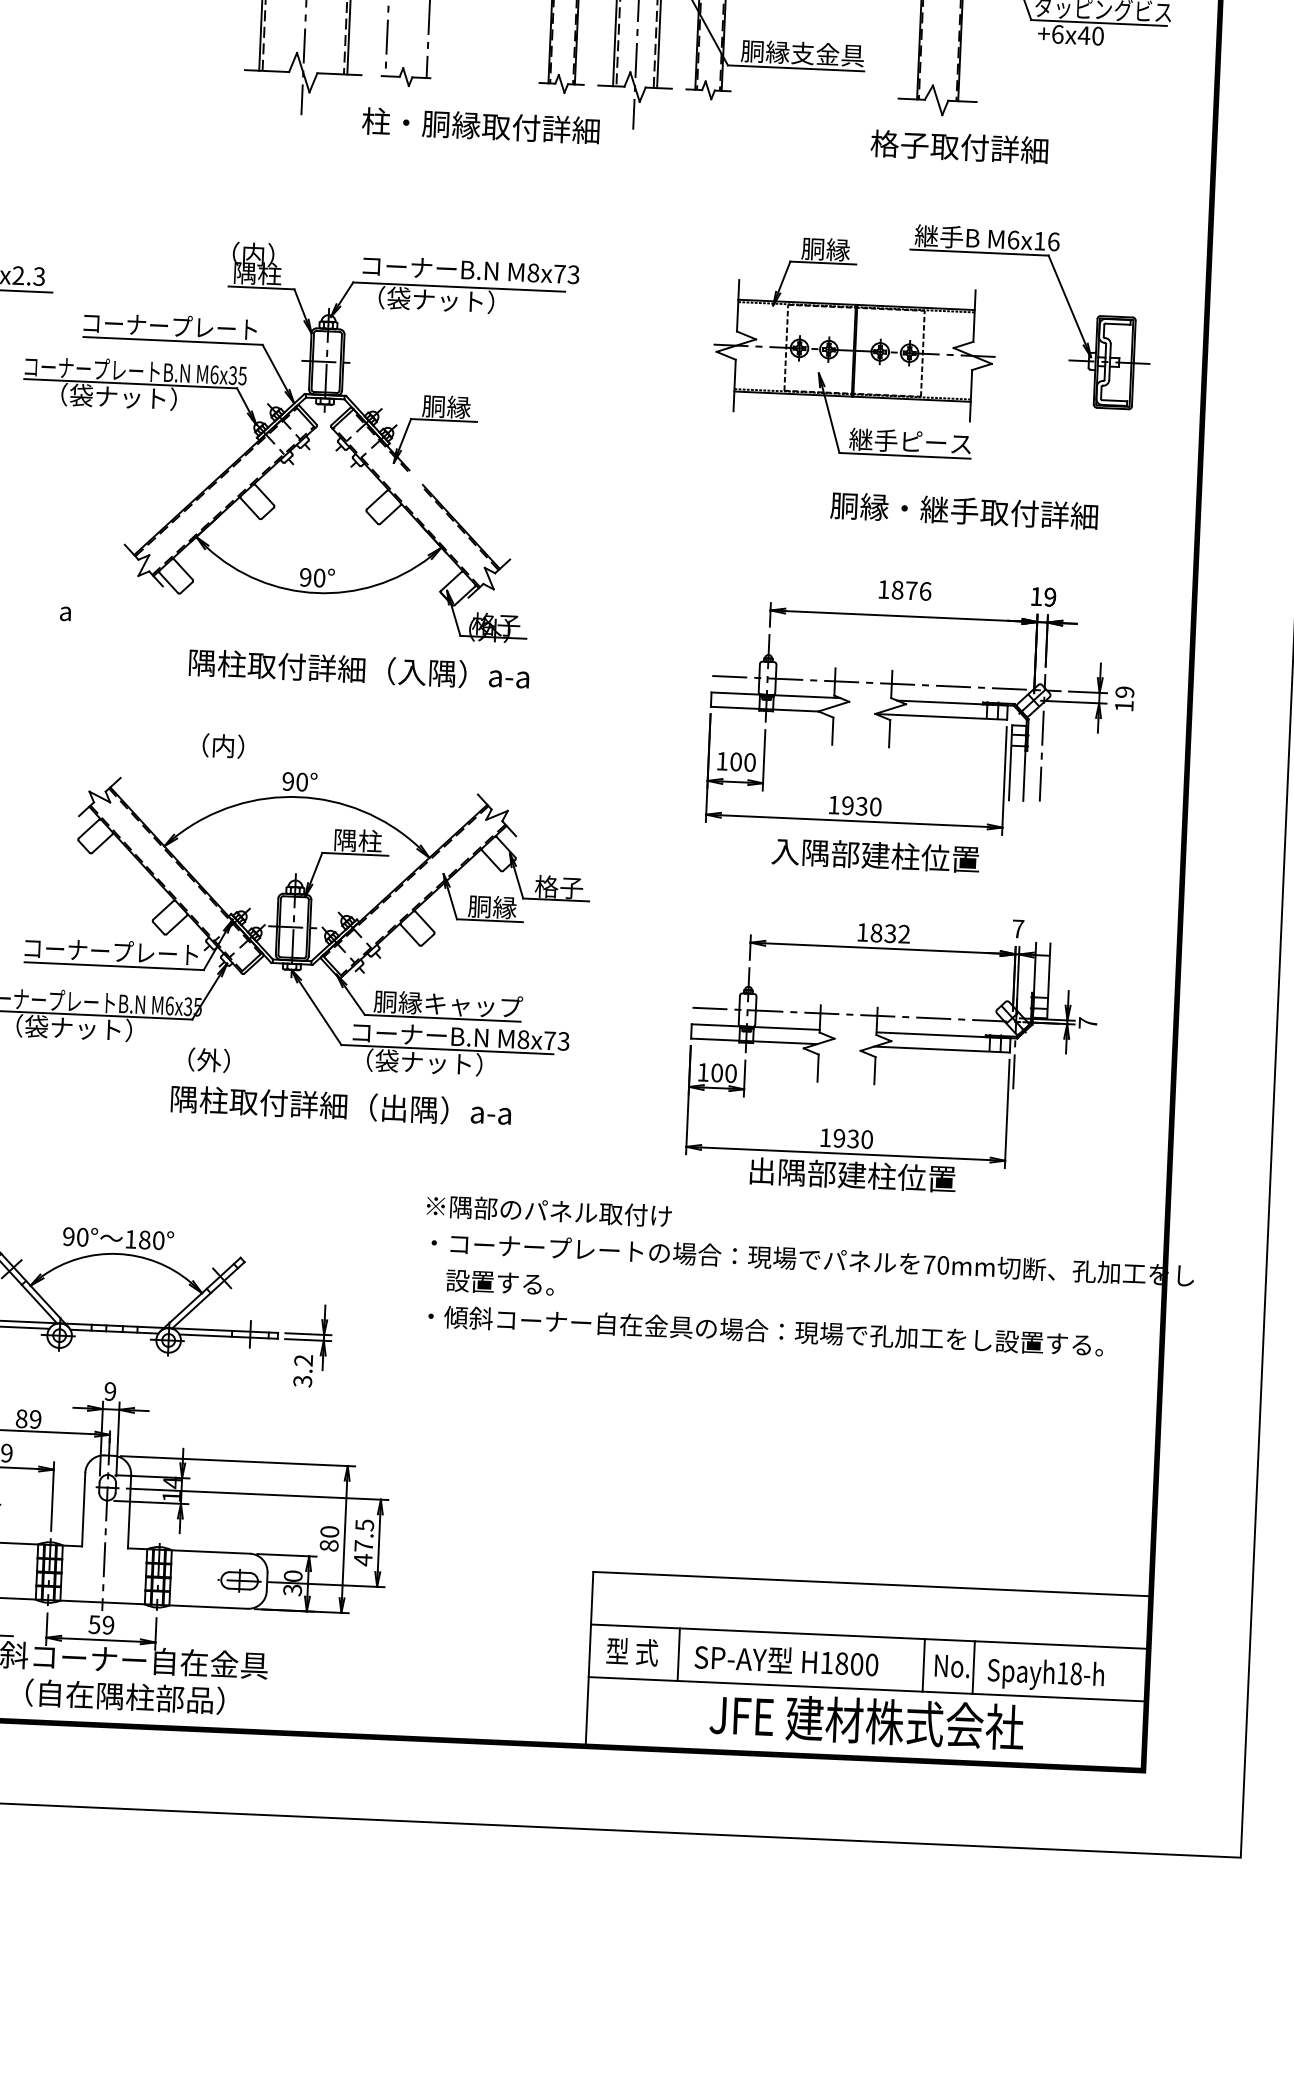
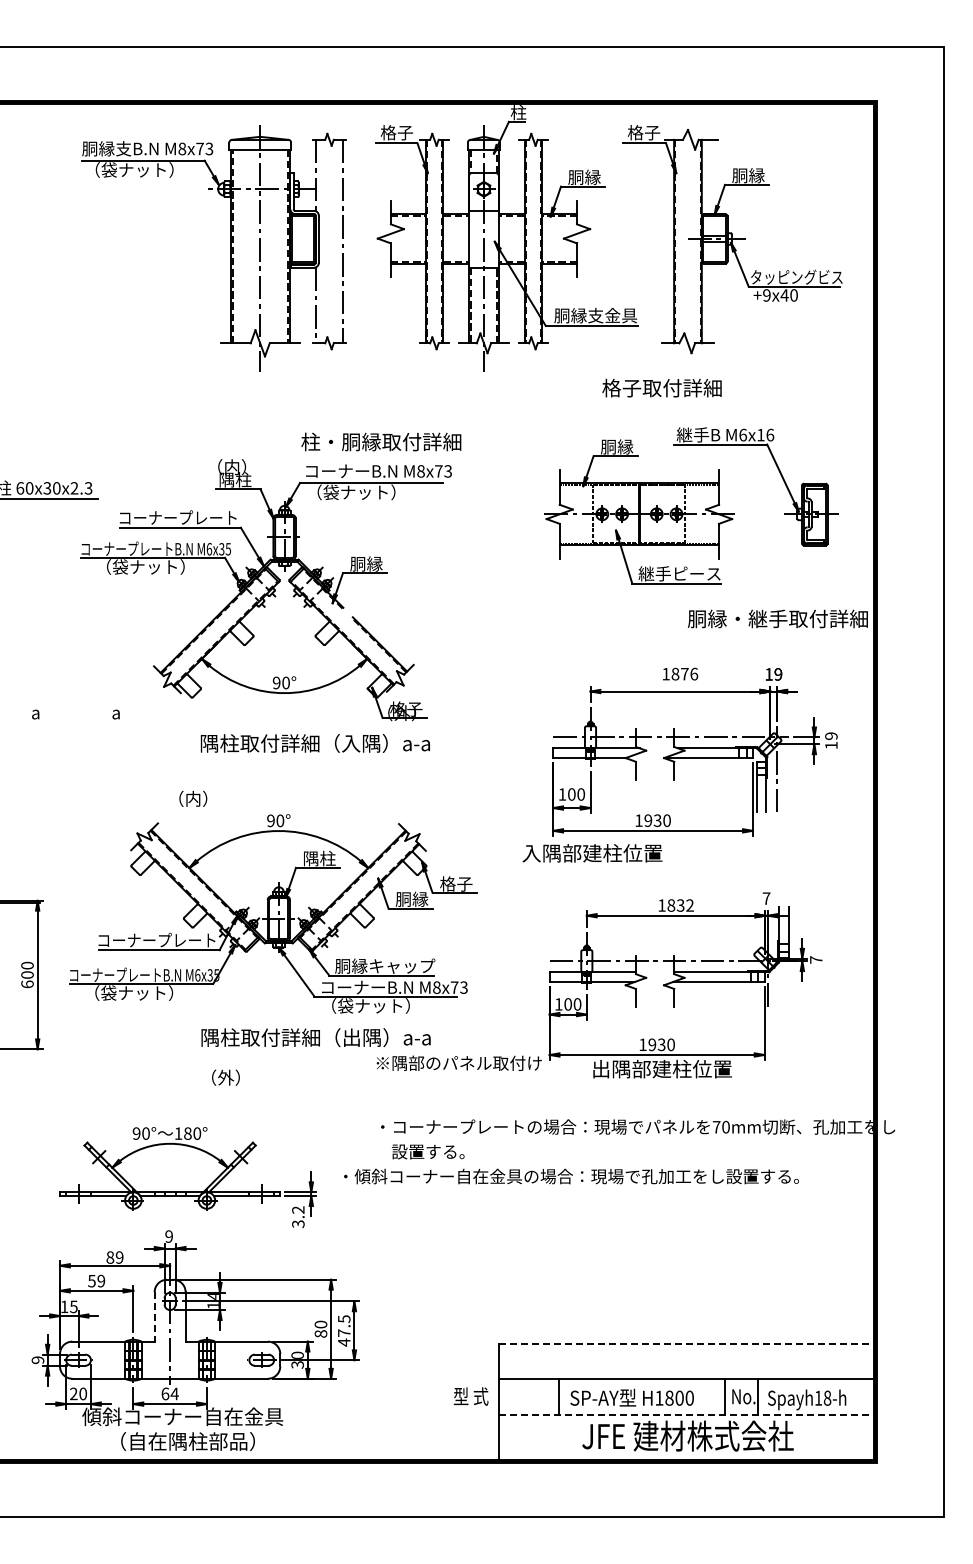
text: (1057, 34) -> (766, 295), +6x40 -> +9x40
part: (481, 125) -> (381, 441), moved
text: (958, 146) -> (661, 387), moved
text: (963, 510) -> (777, 618), moved
text: (223, 745) -> (193, 798), moved
text: (875, 855) -> (592, 853), moved
text: (208, 1059) -> (225, 1077), moved
text: (548, 1209) -> (458, 1062), moved
text: (765, 1330) -> (571, 1176), moved
line: (83, 1509) -> (154, 1316), solid -> dashed
line: (872, 1583) -> (687, 1343), solid -> dashed
text: (100, 1624) -> (169, 1393), 59 -> 64
text: (631, 1651) -> (470, 1396), moved
line: (867, 1688) -> (687, 1414), solid -> dashed

